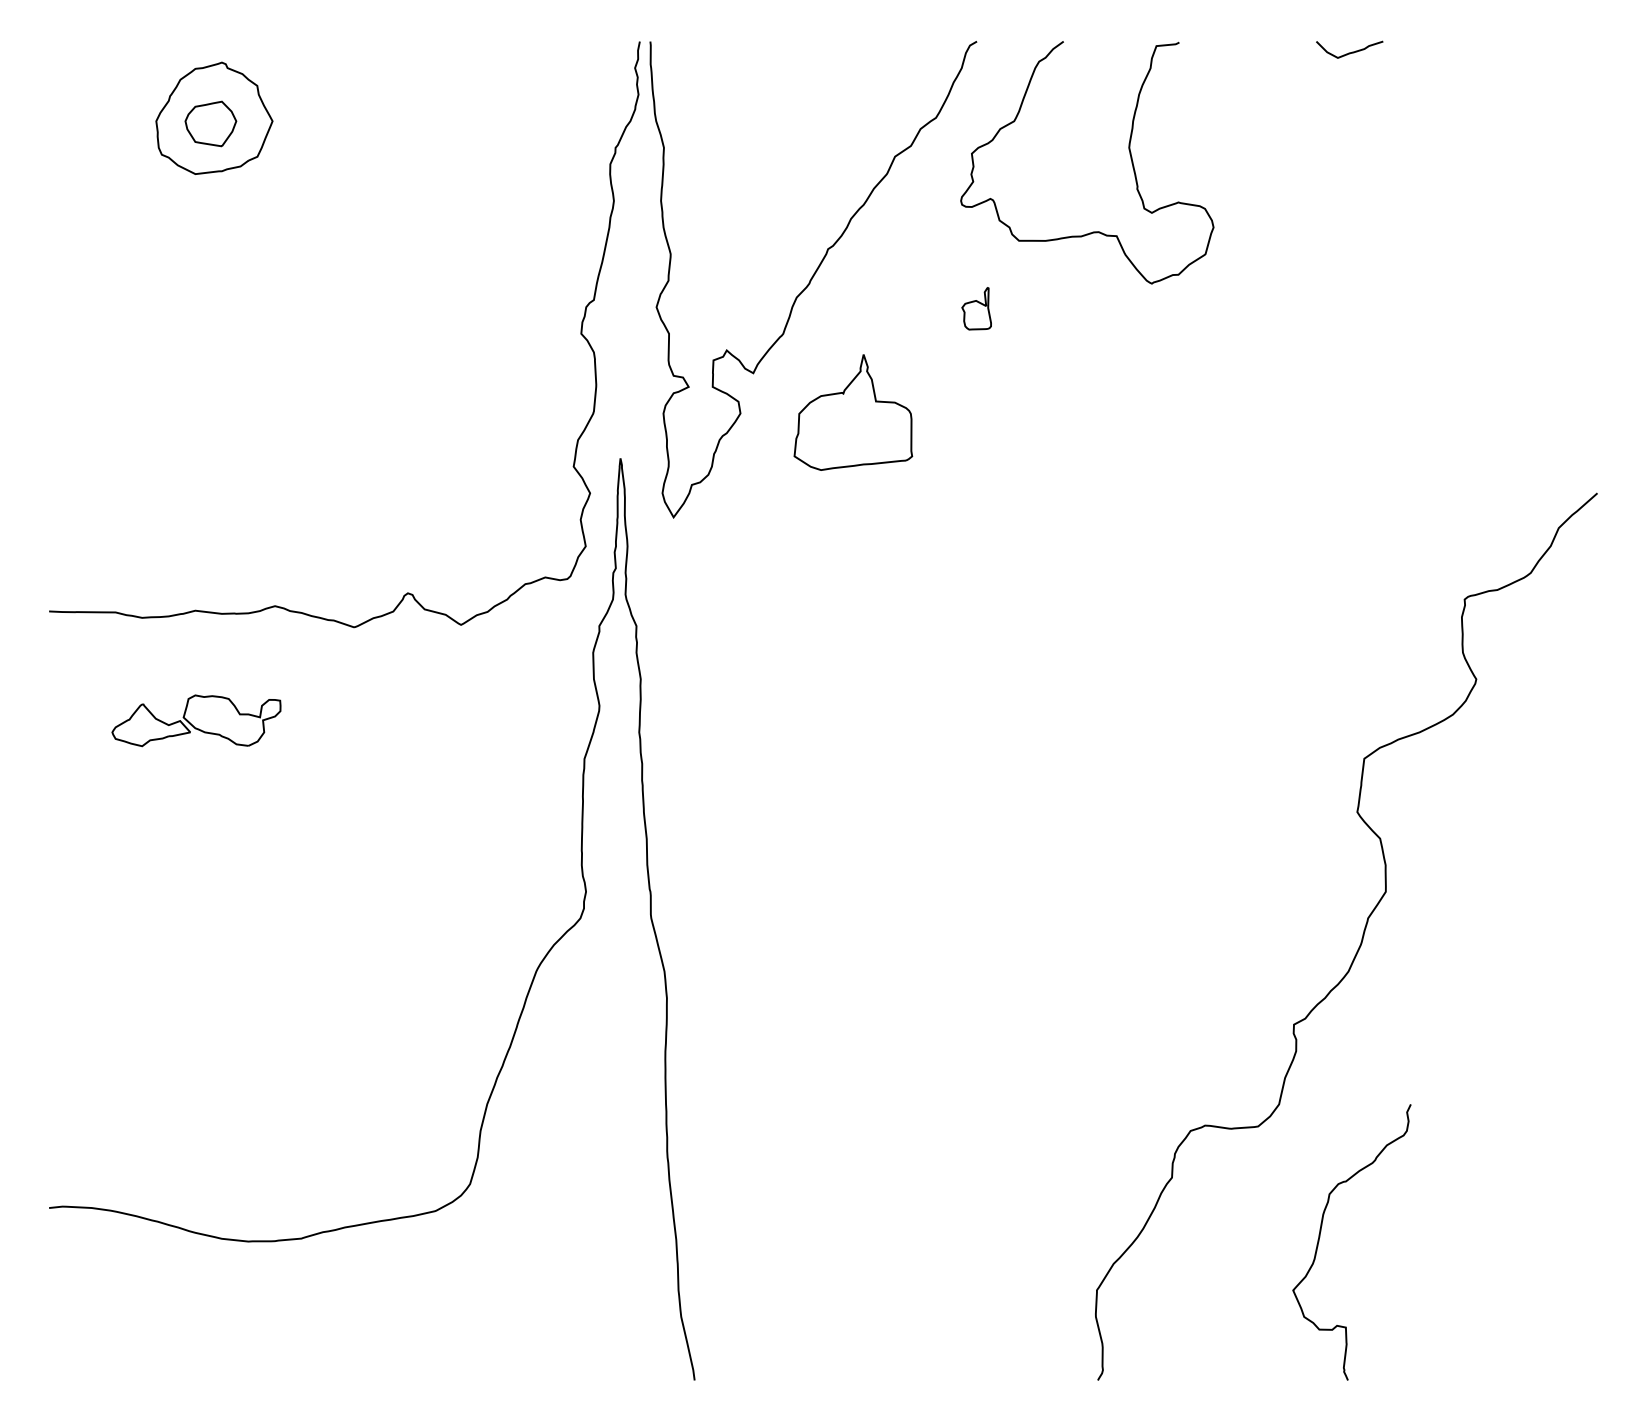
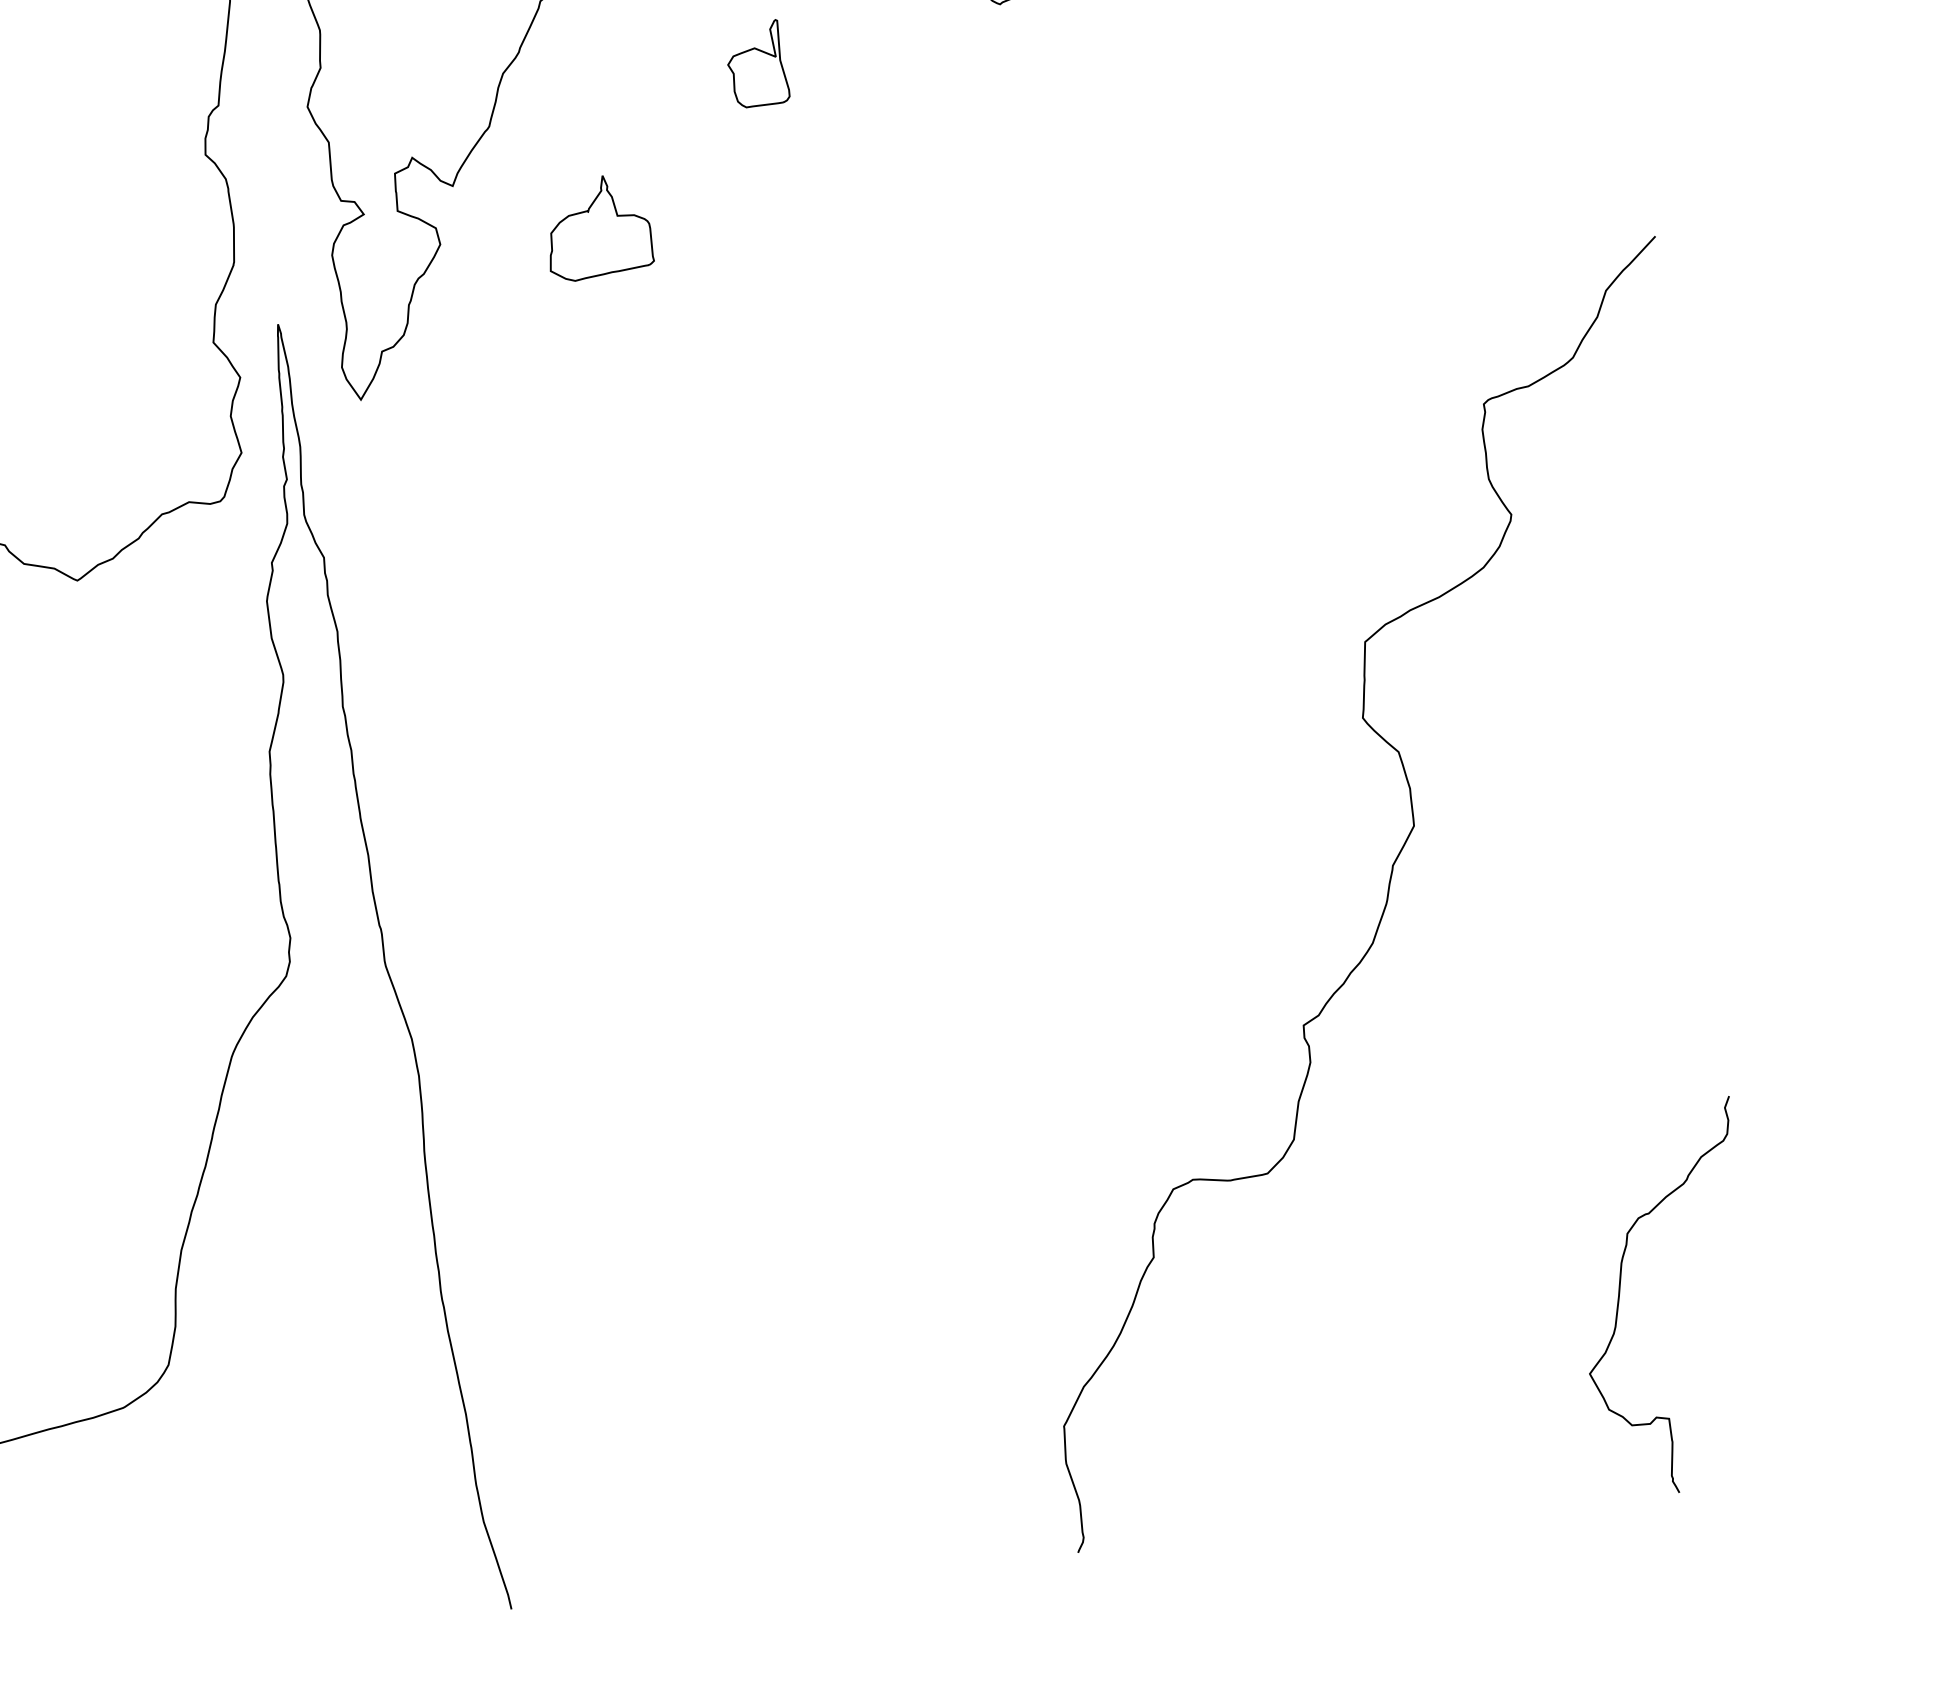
part: (976, 308) -> (757, 63), size x1.43
part: (852, 412) -> (597, 227), size x0.62
curve: (1320, 1237) -> (1620, 1295), moved

